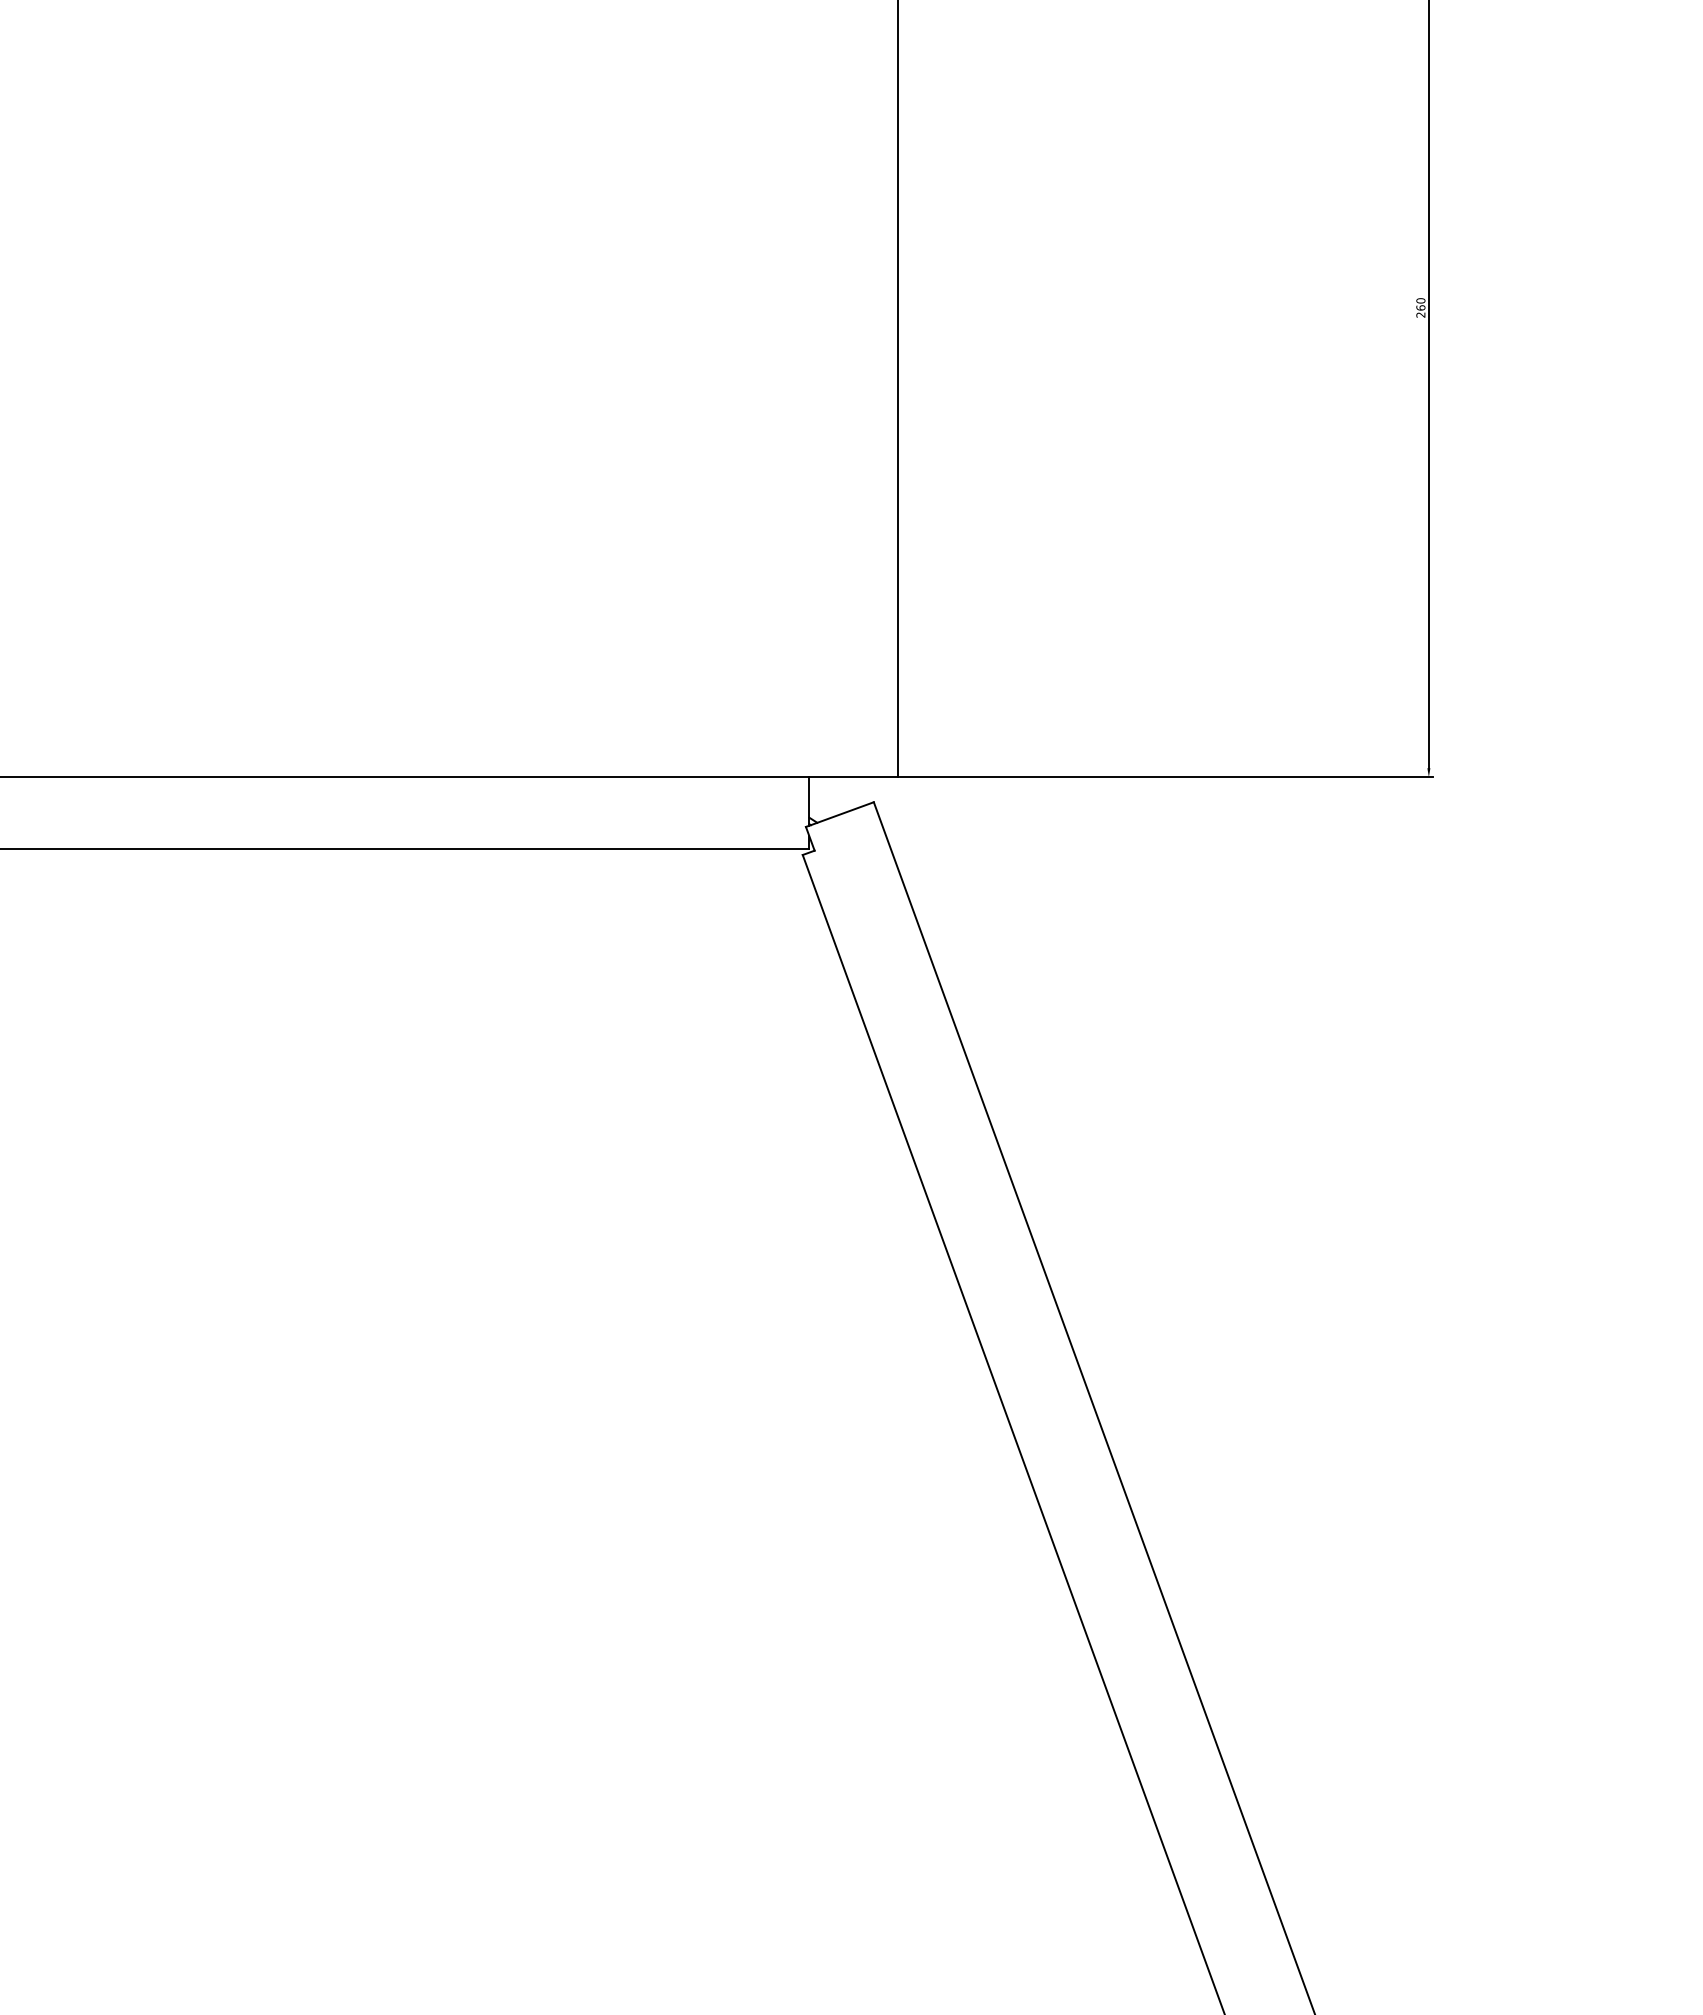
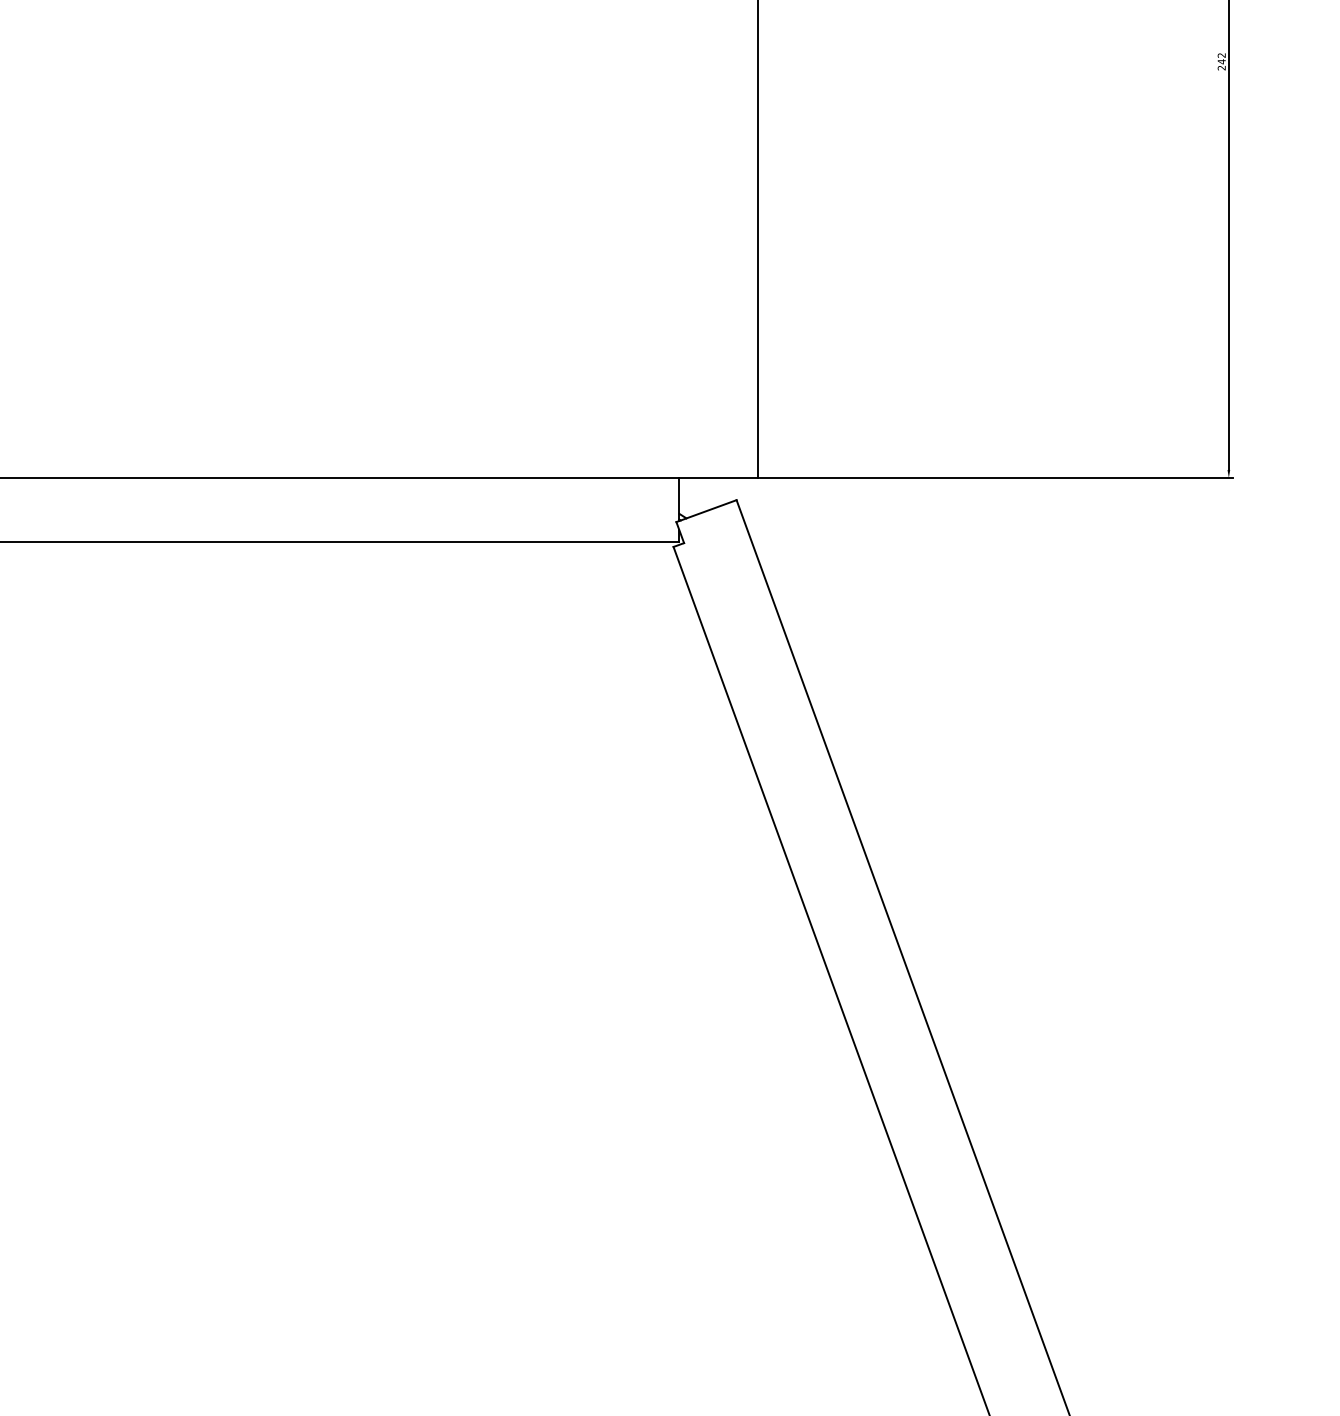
text: (1420, 304) -> (1221, 58), 260 -> 242

